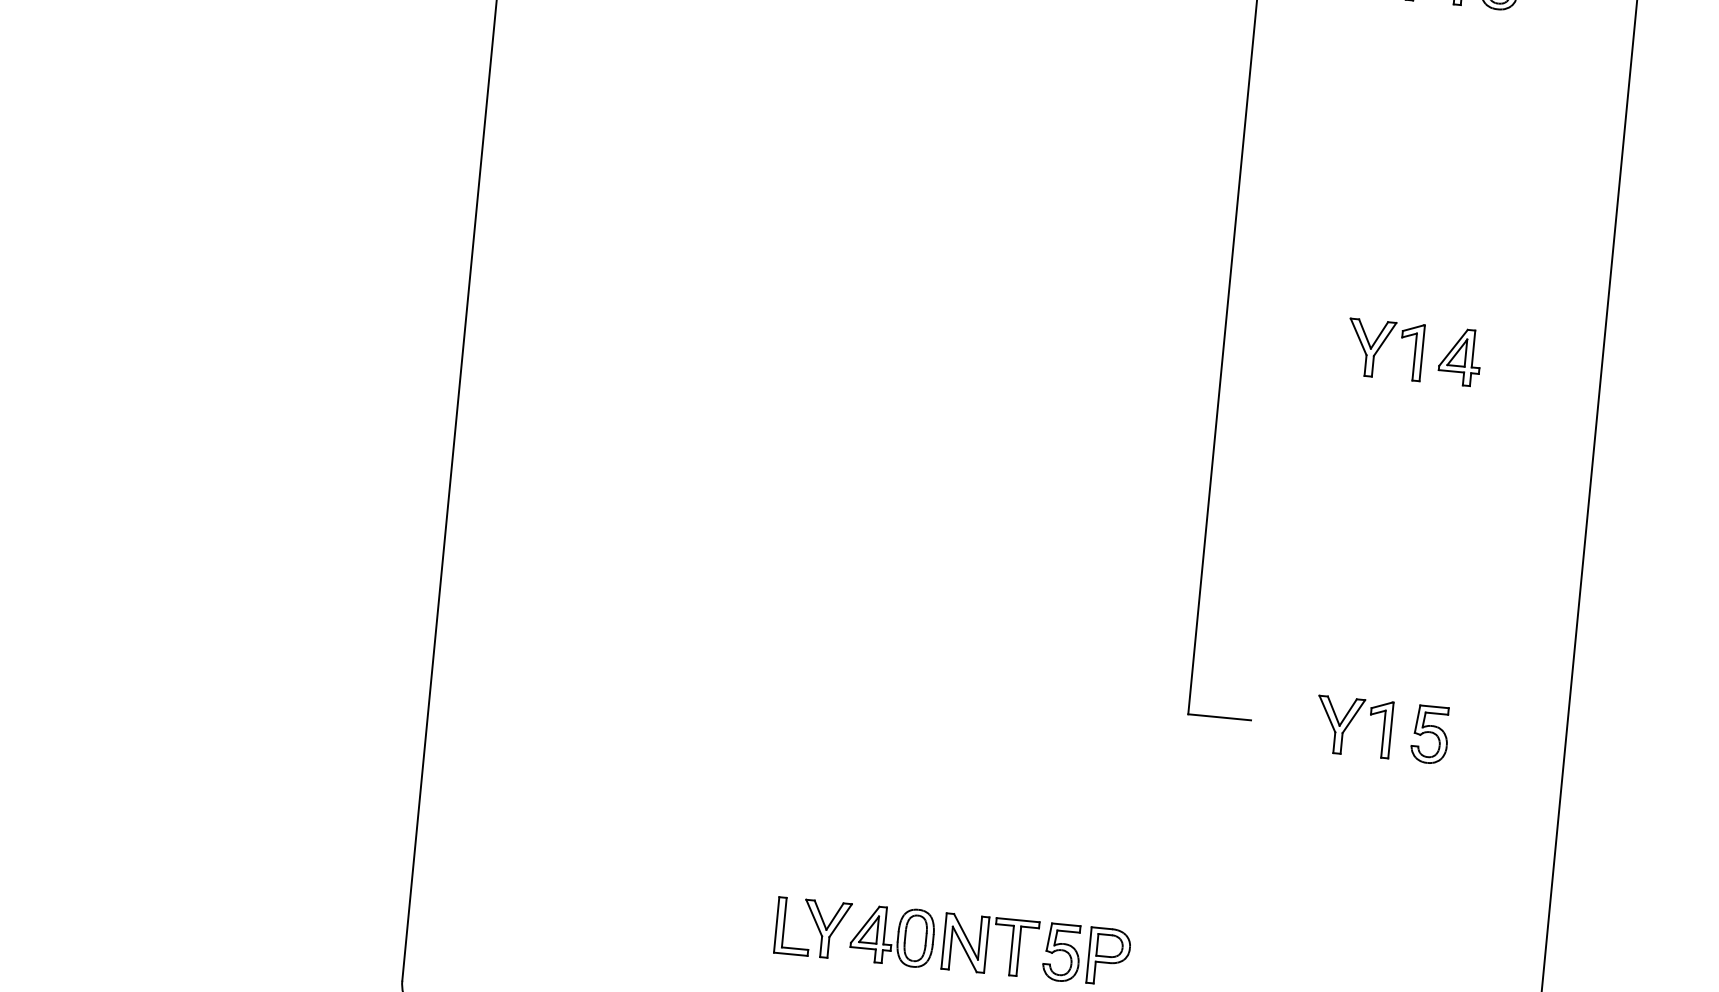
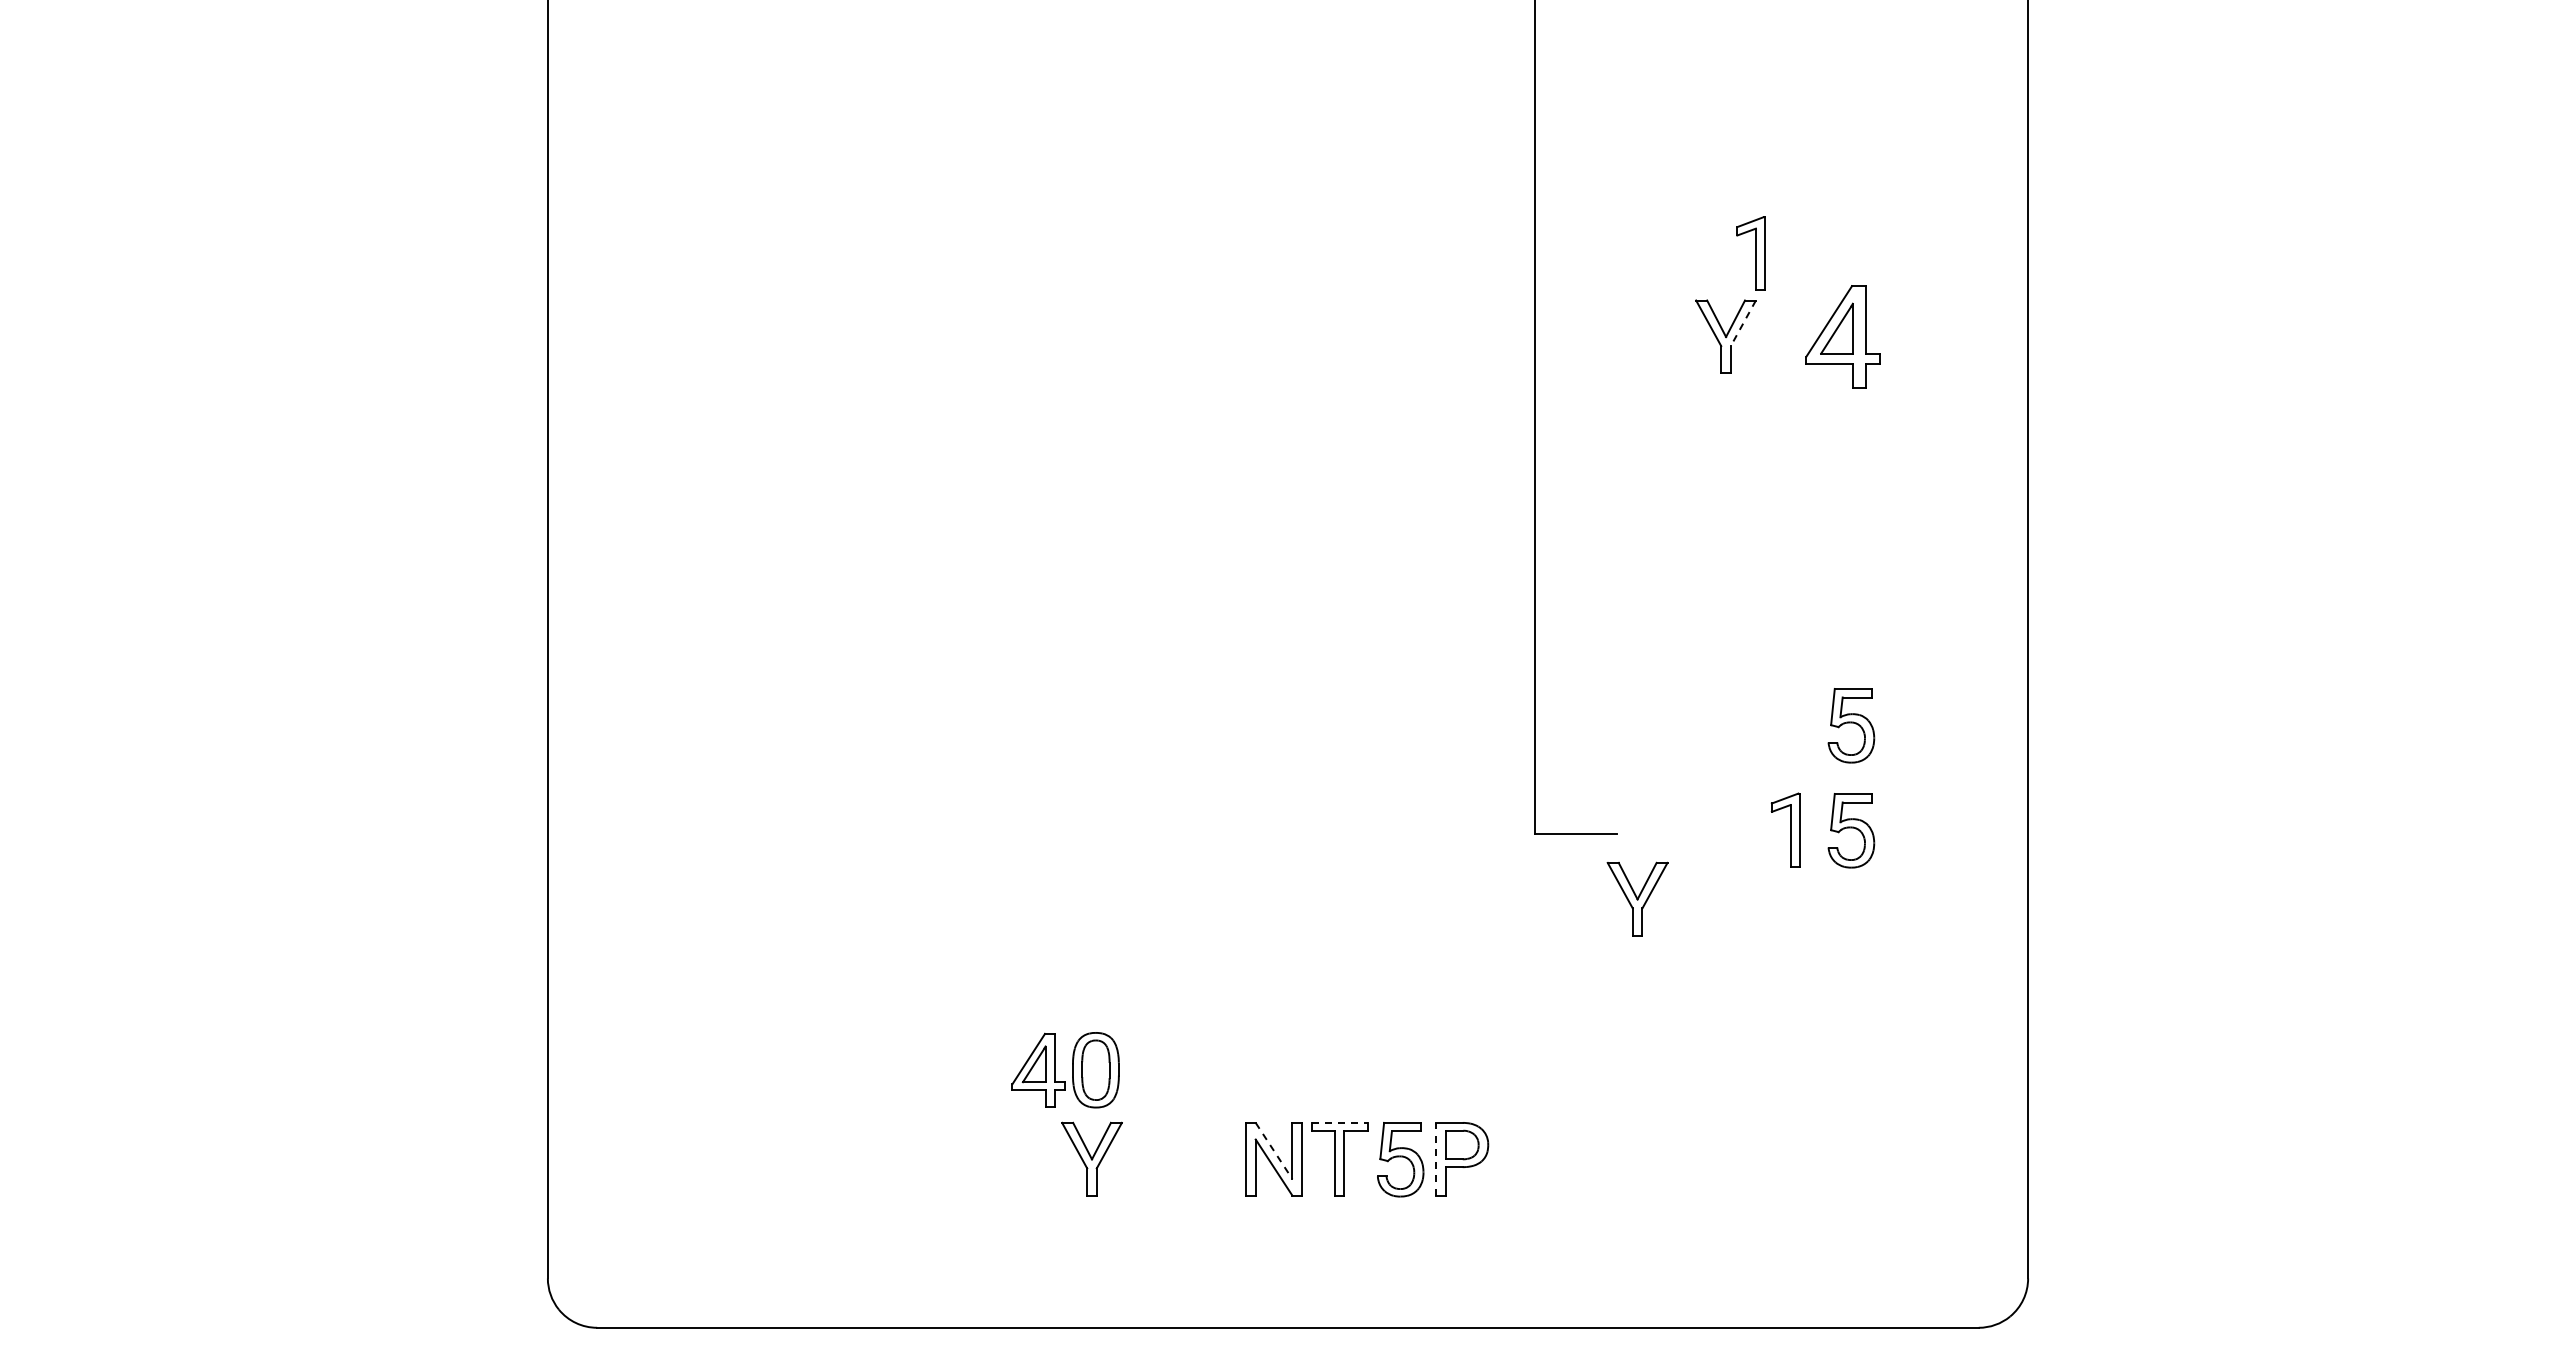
line: (1385, 339) -> (1743, 323), solid -> dashed
part: (1410, 352) -> (1750, 253), moved
part: (1459, 356) -> (1842, 336), size x1.4
part: (1438, 654) -> (1851, 725), added
part: (1339, 725) -> (1637, 898), moved
line: (1018, 919) -> (1340, 1122), solid -> dashed
part: (784, 925) -> (1036, 1159), removed
part: (897, 936) -> (1072, 1070), moved
line: (966, 937) -> (1274, 1151), solid -> dashed
line: (1088, 954) -> (1435, 1158), solid -> dashed

